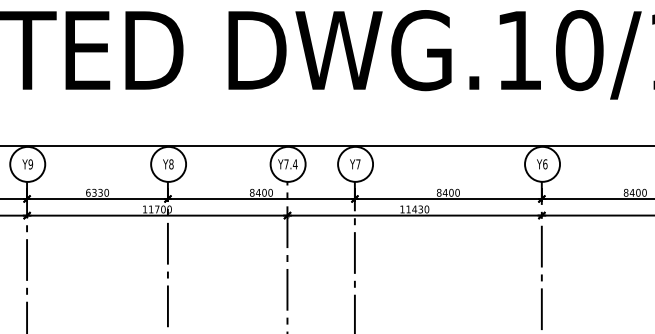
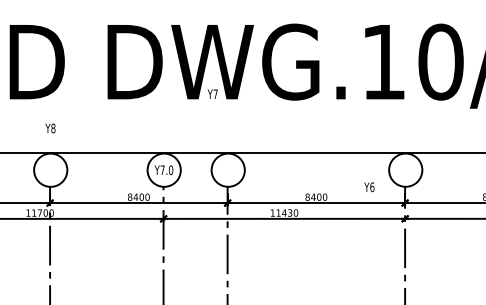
text: (168, 164) -> (50, 128), moved
text: (294, 164) -> (170, 170), Y7.4 -> Y7.0
text: (355, 164) -> (212, 94), moved
text: (542, 164) -> (369, 187), moved

